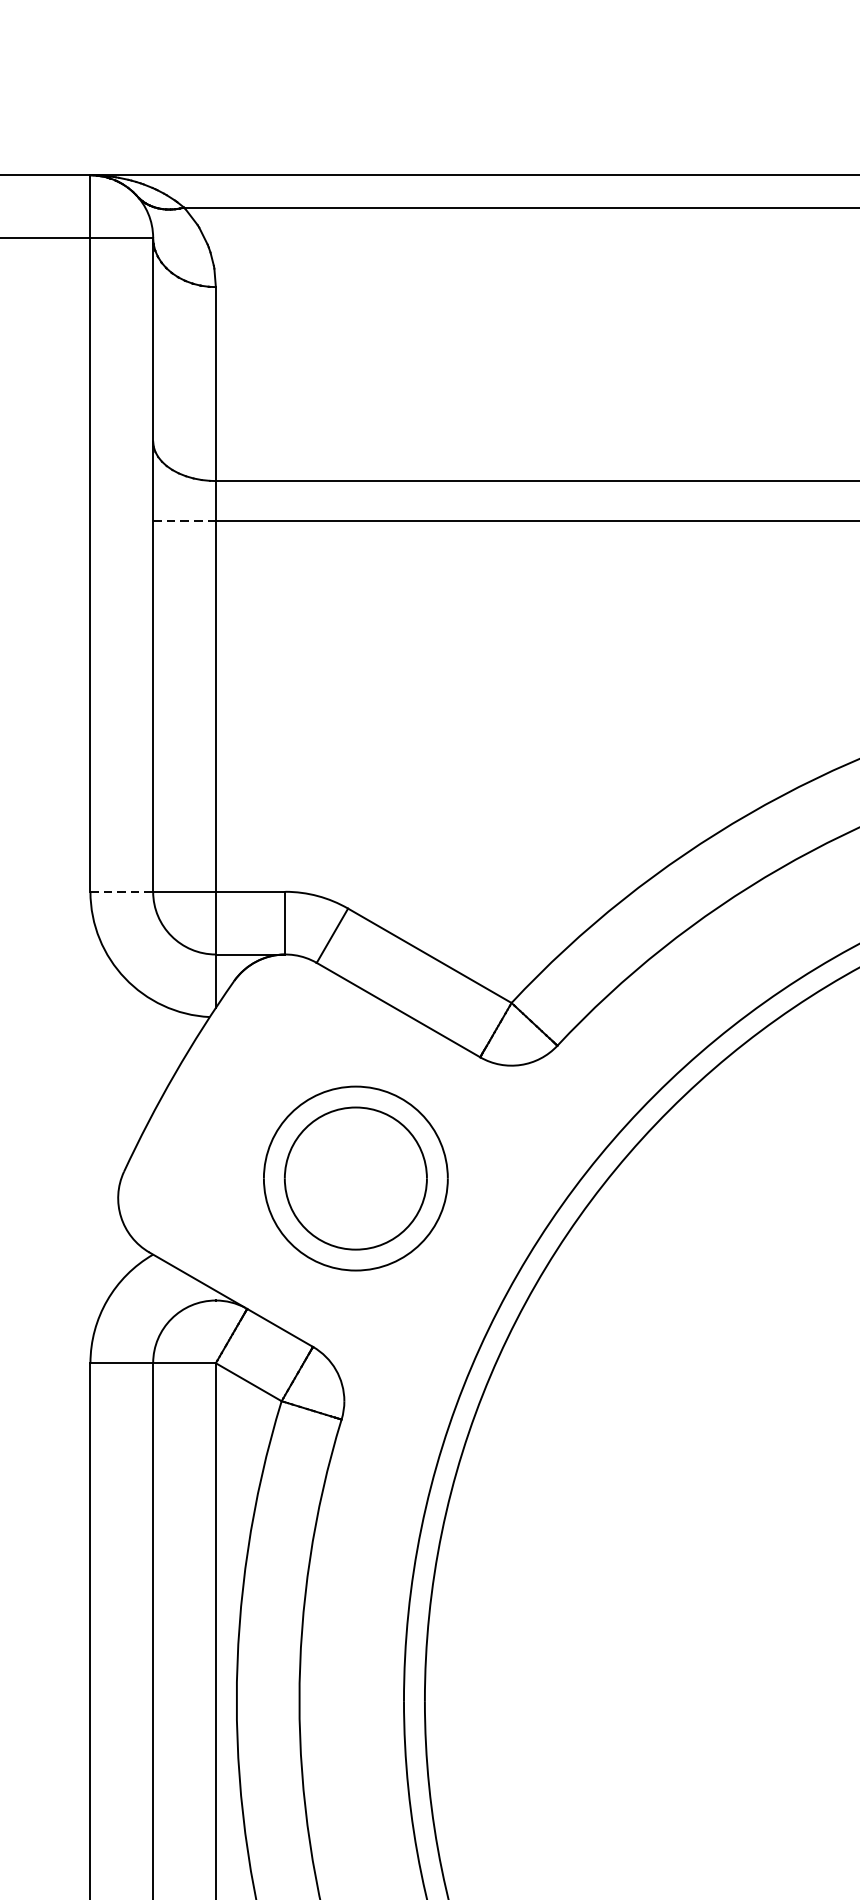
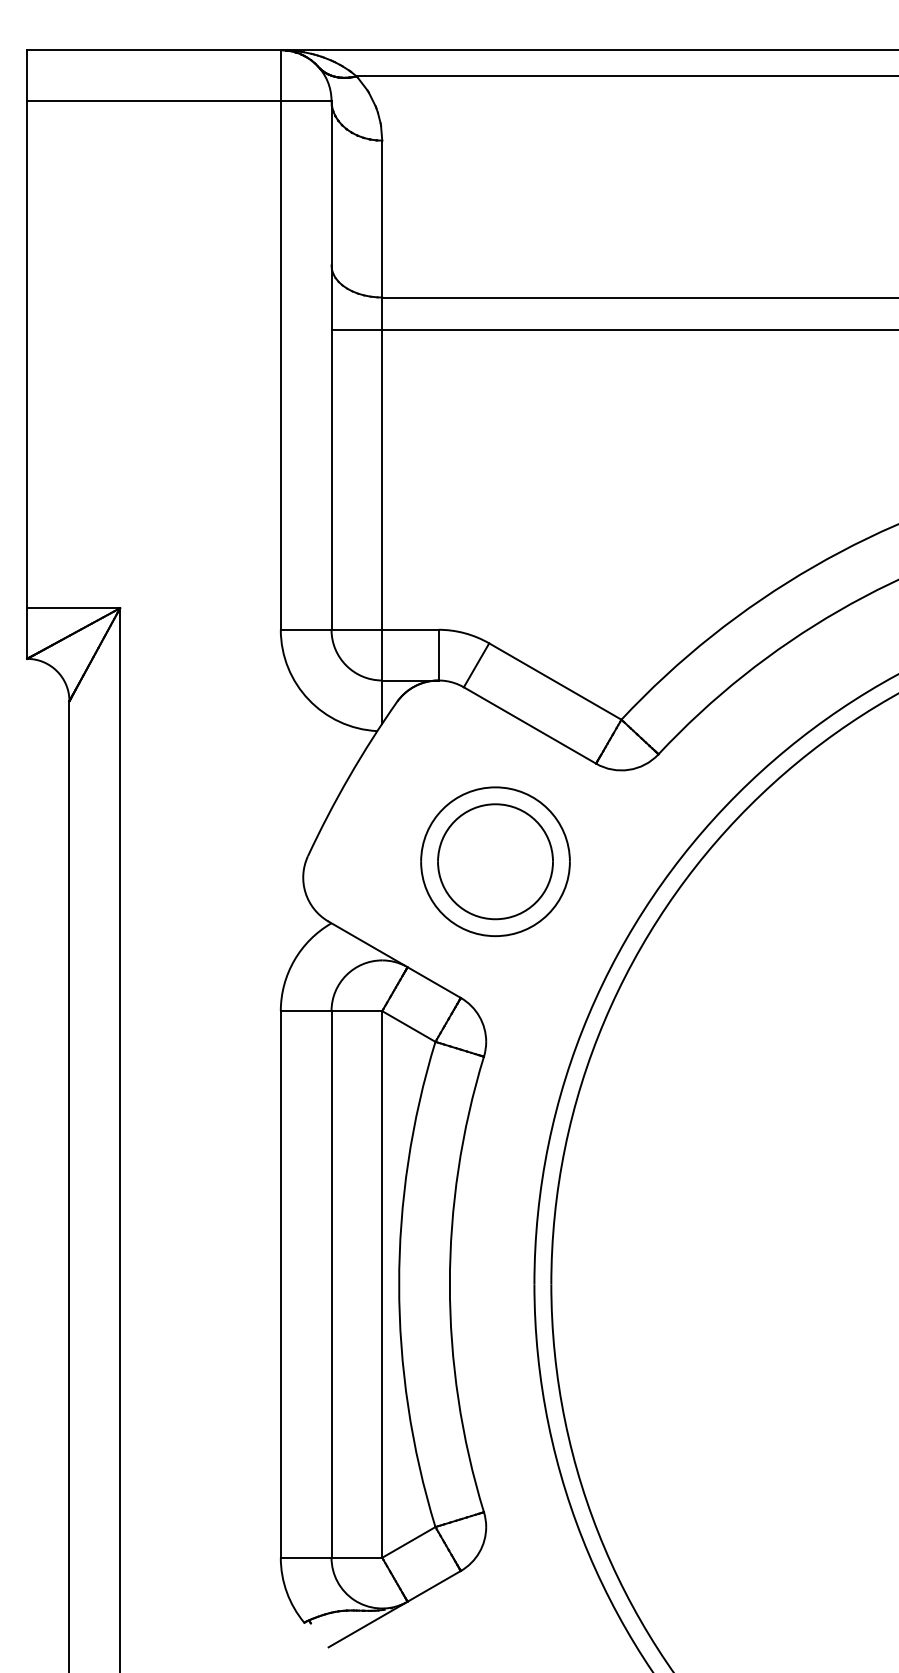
line: (185, 520) -> (357, 329), dashed -> solid
line: (120, 891) -> (305, 629), dashed -> solid

